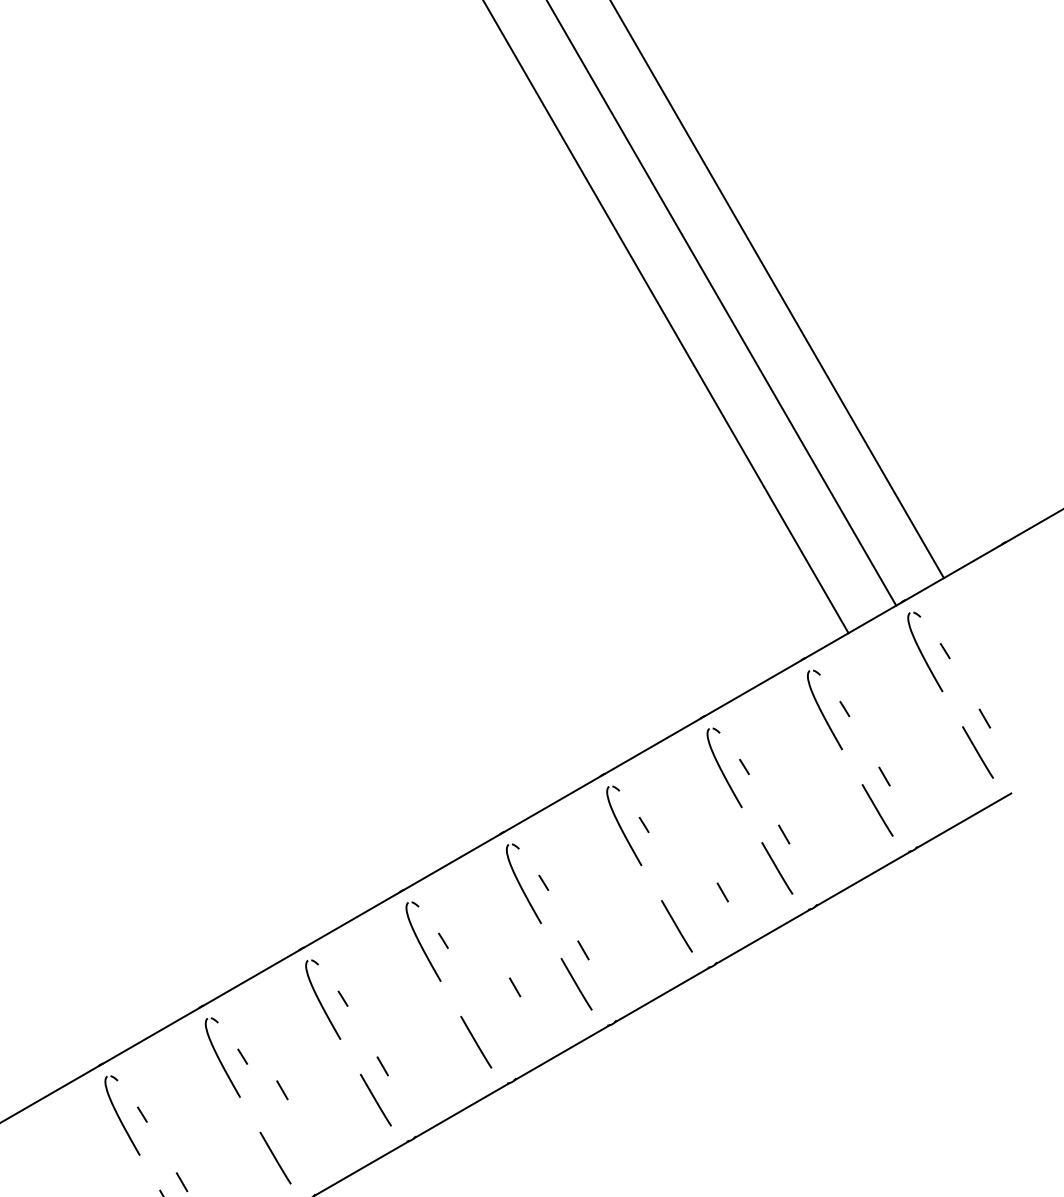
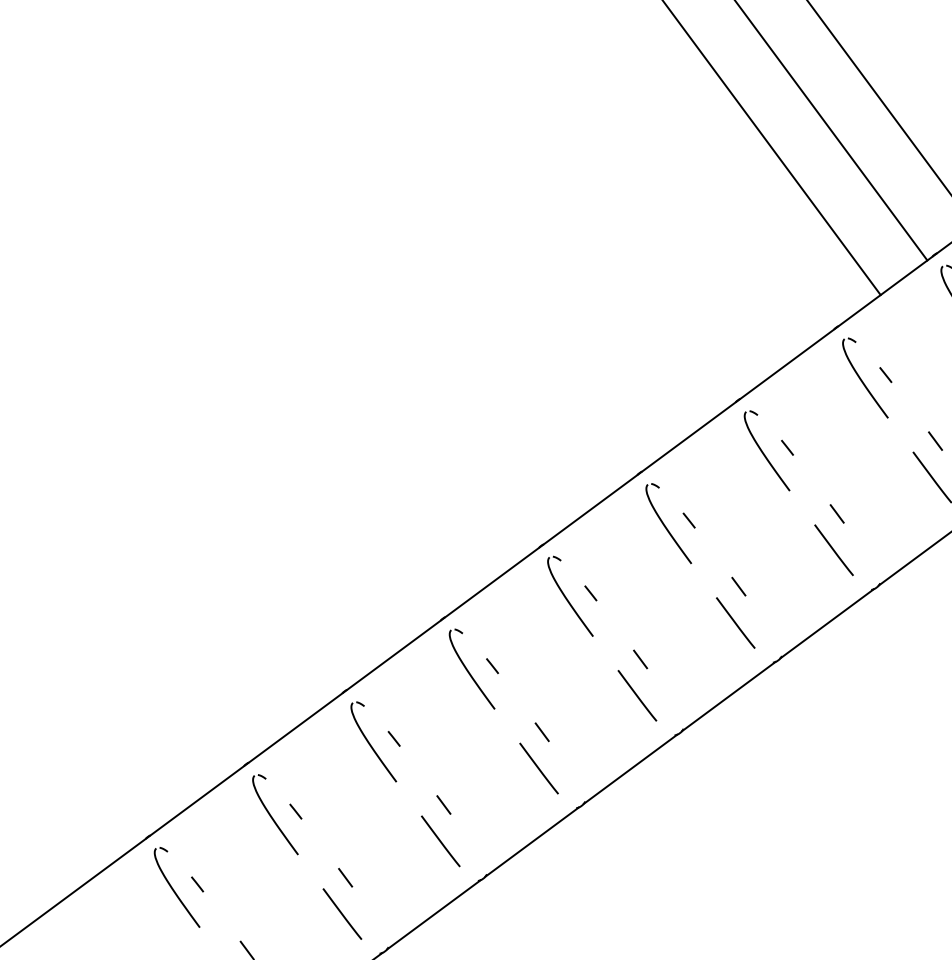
line: (722, 892) -> (738, 586), moved
line: (515, 987) -> (542, 732), moved
line: (282, 1090) -> (345, 878), moved

